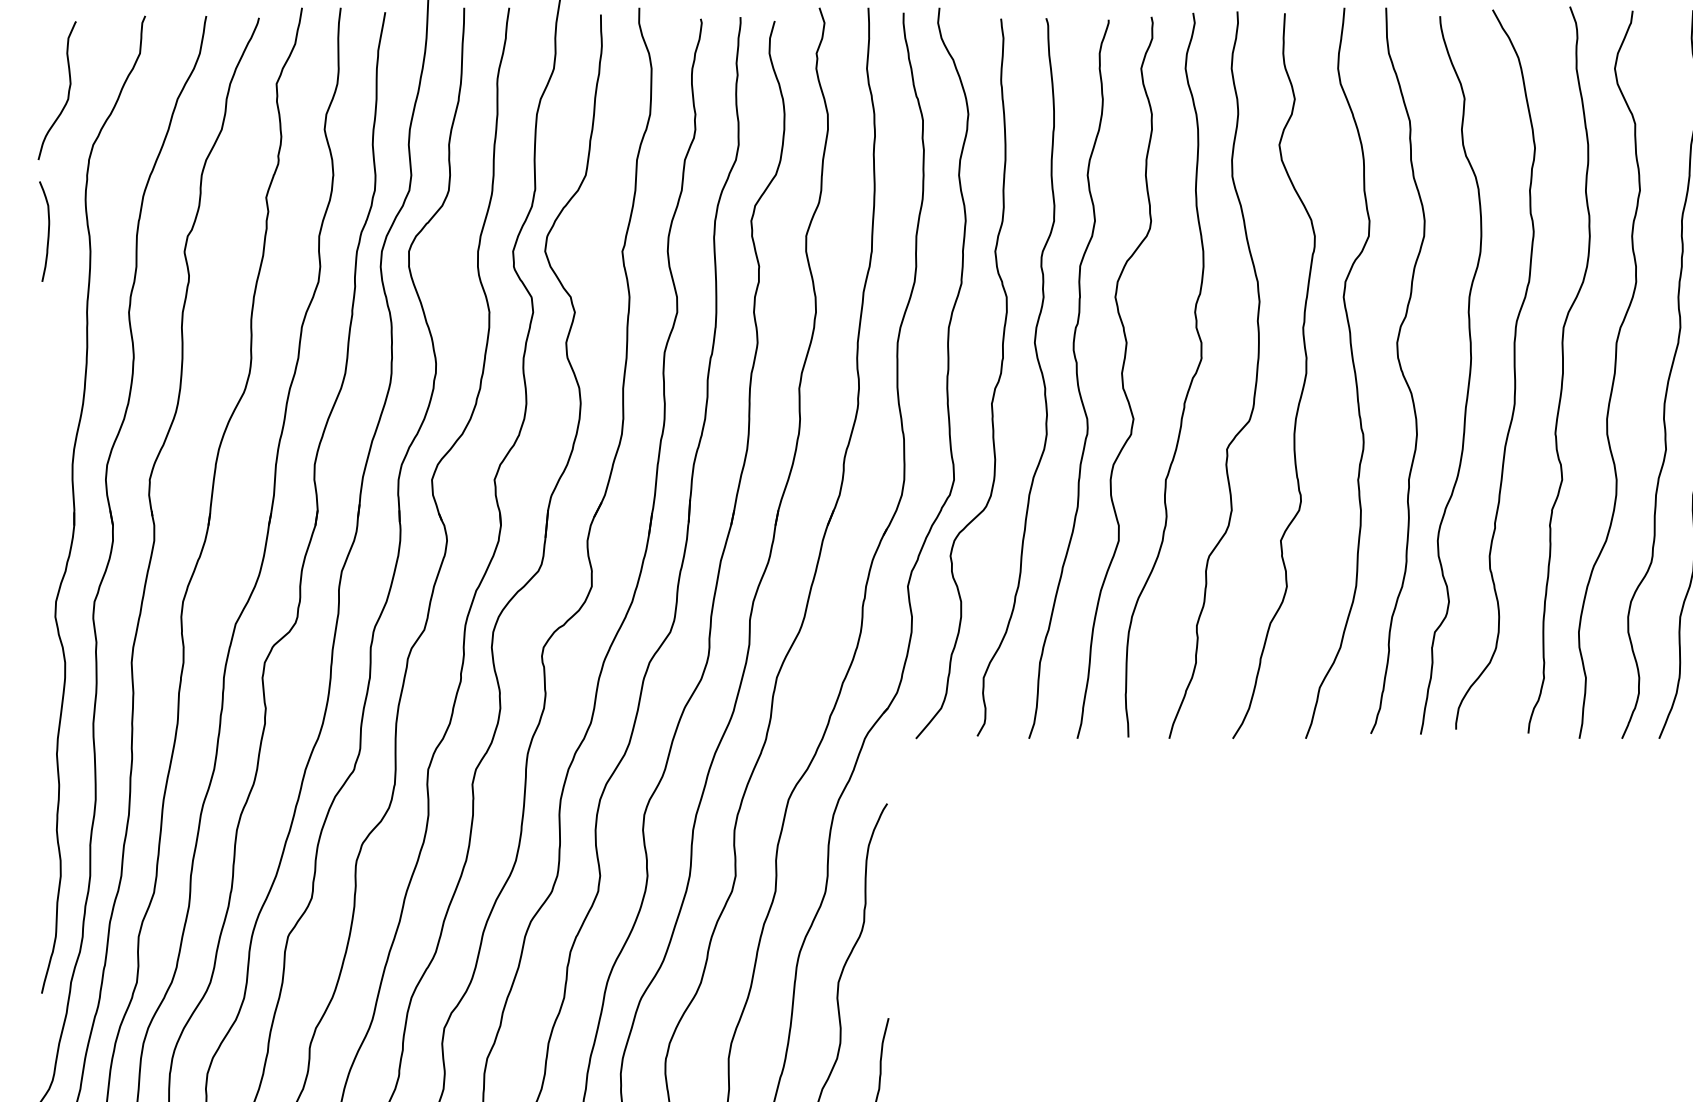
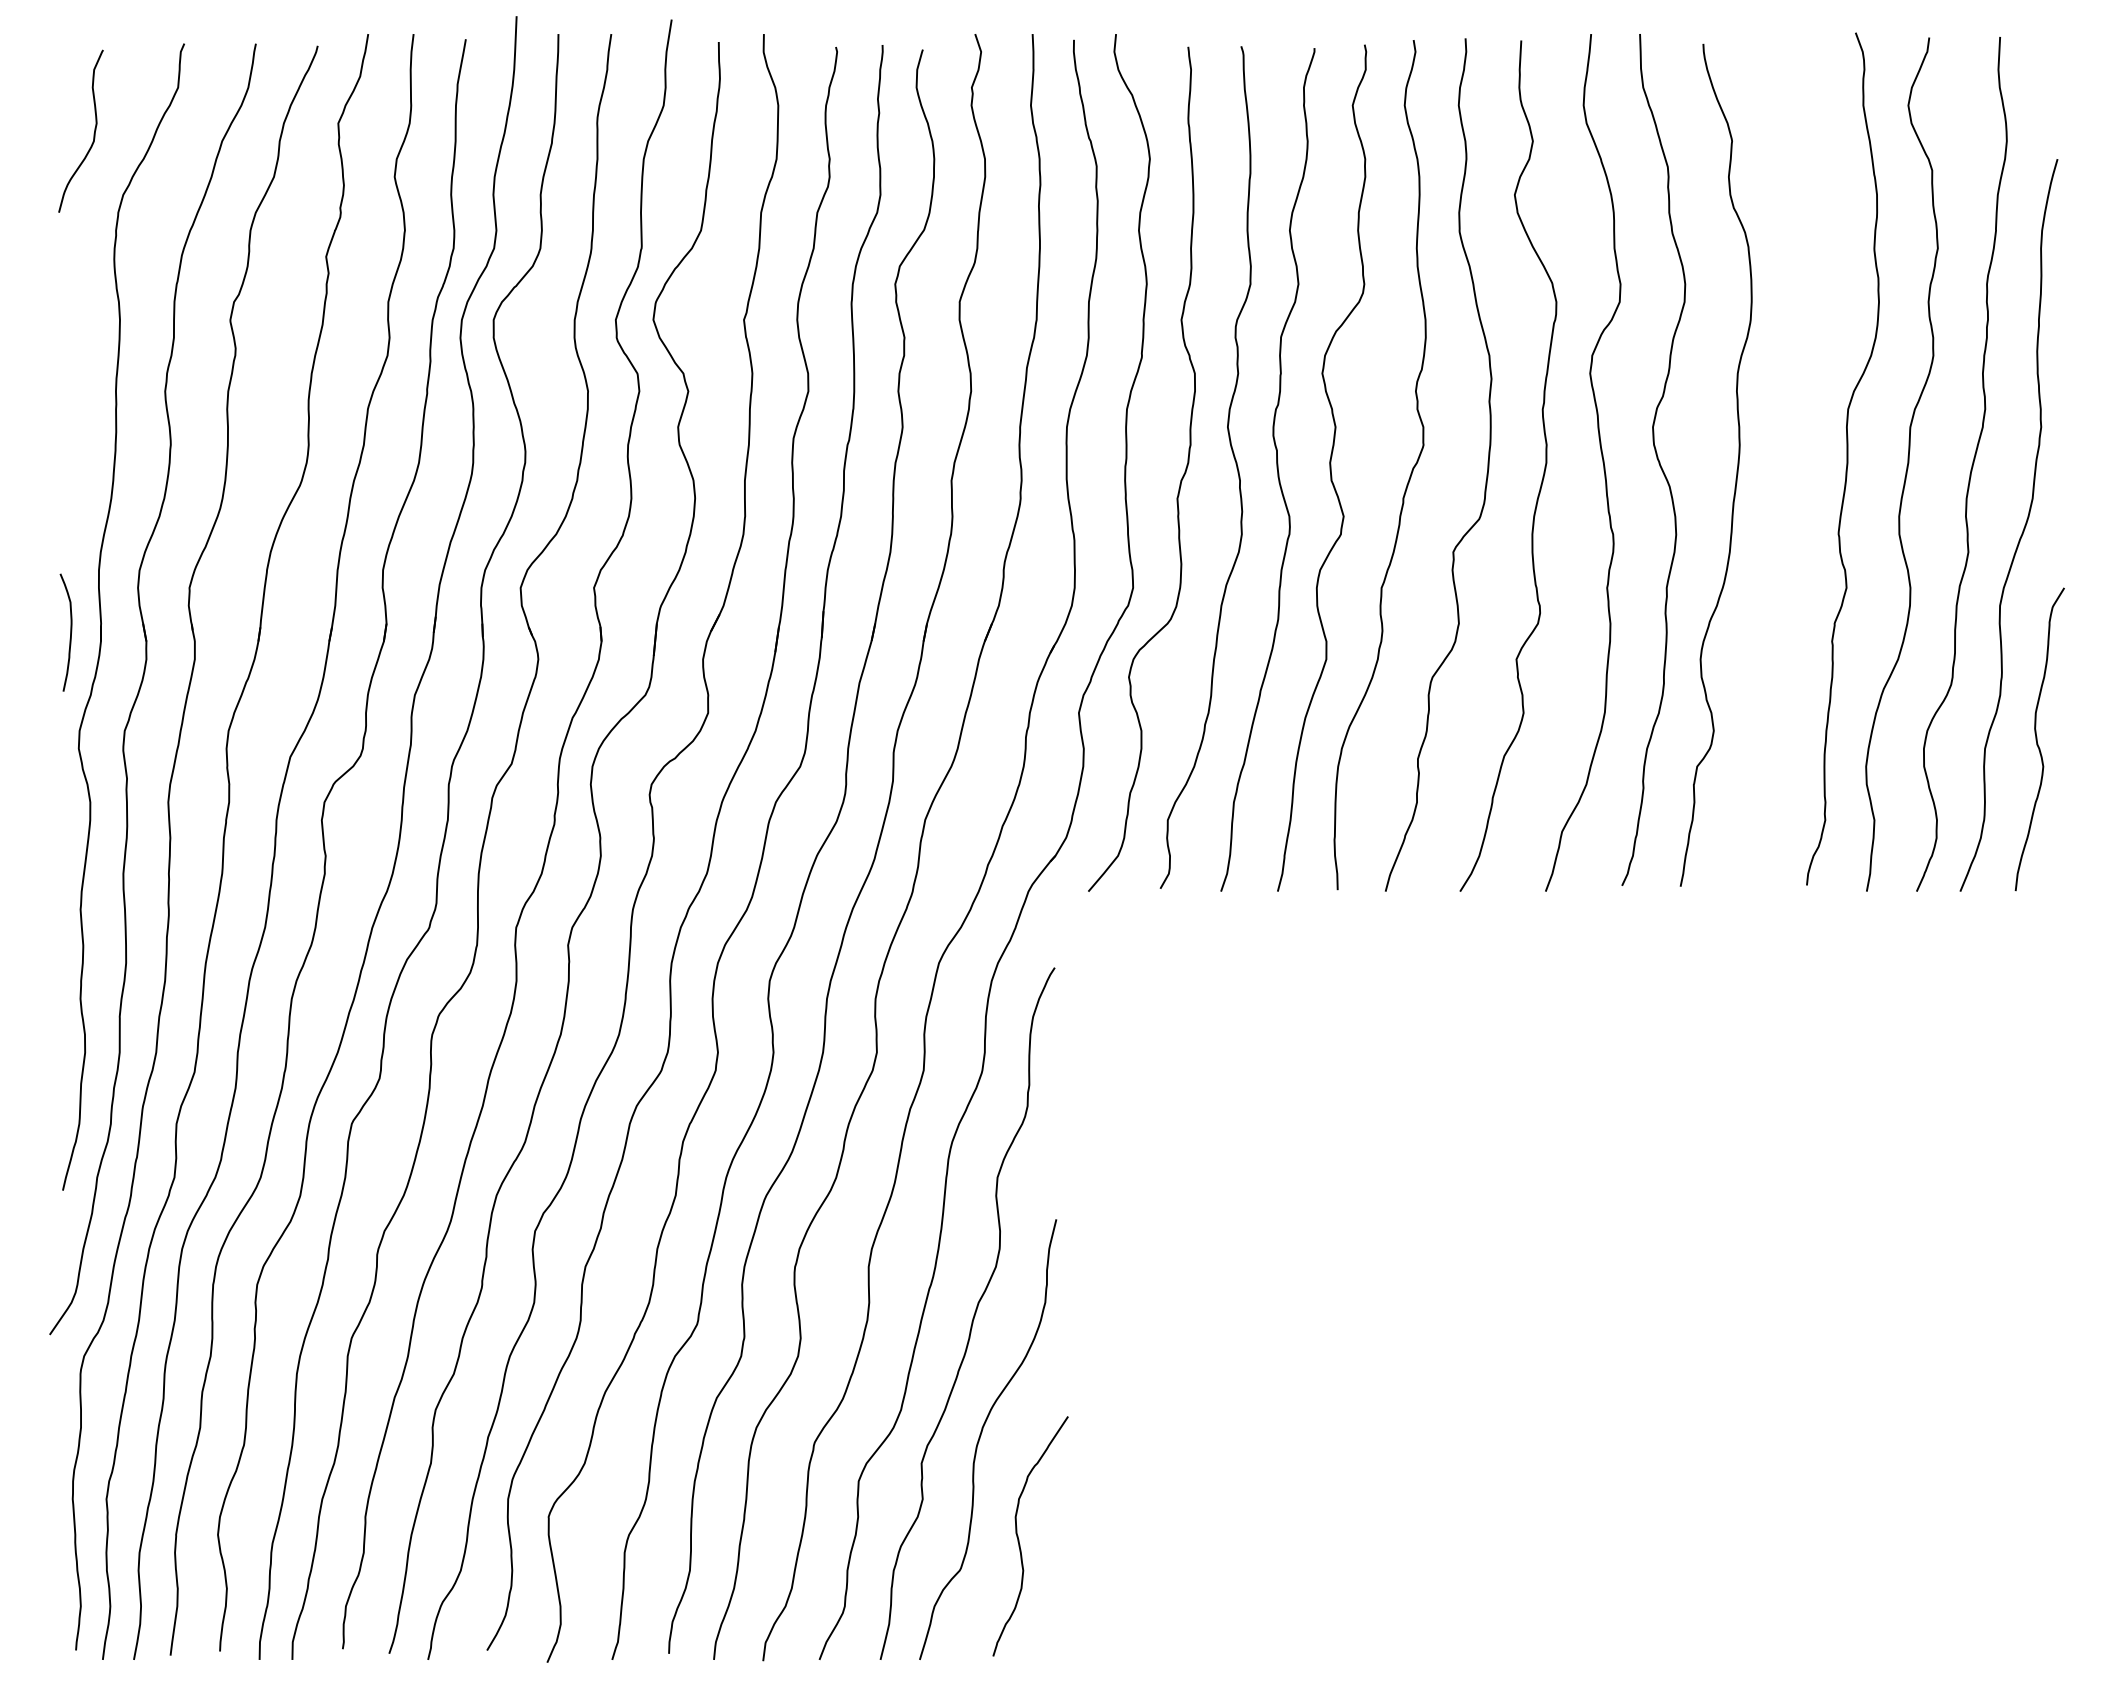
curve: (48, 231) -> (70, 632), moved
curve: (1513, 367) -> (1789, 456), removed

